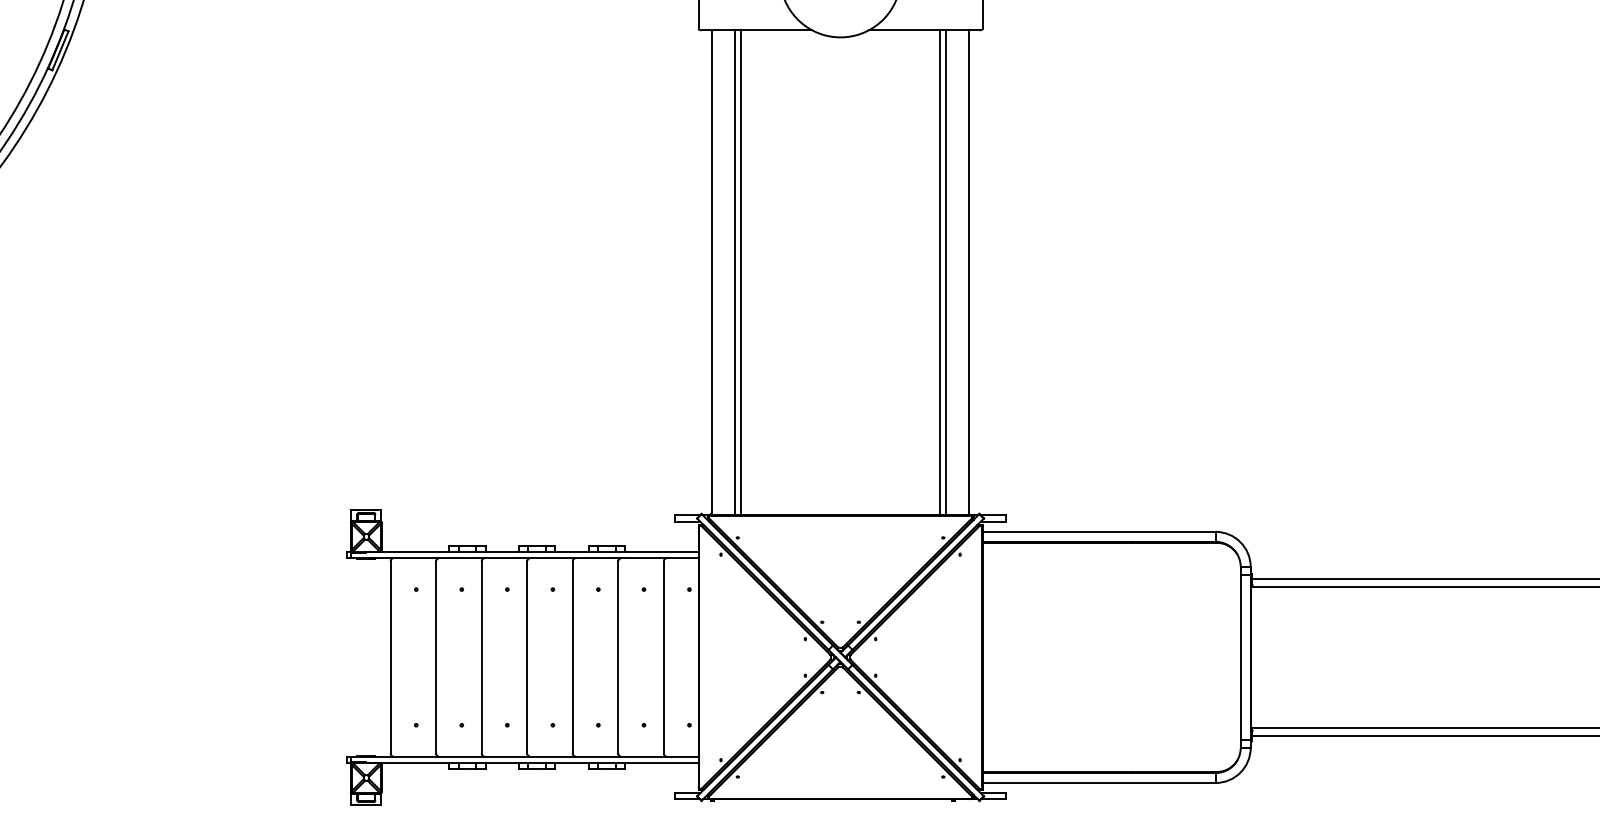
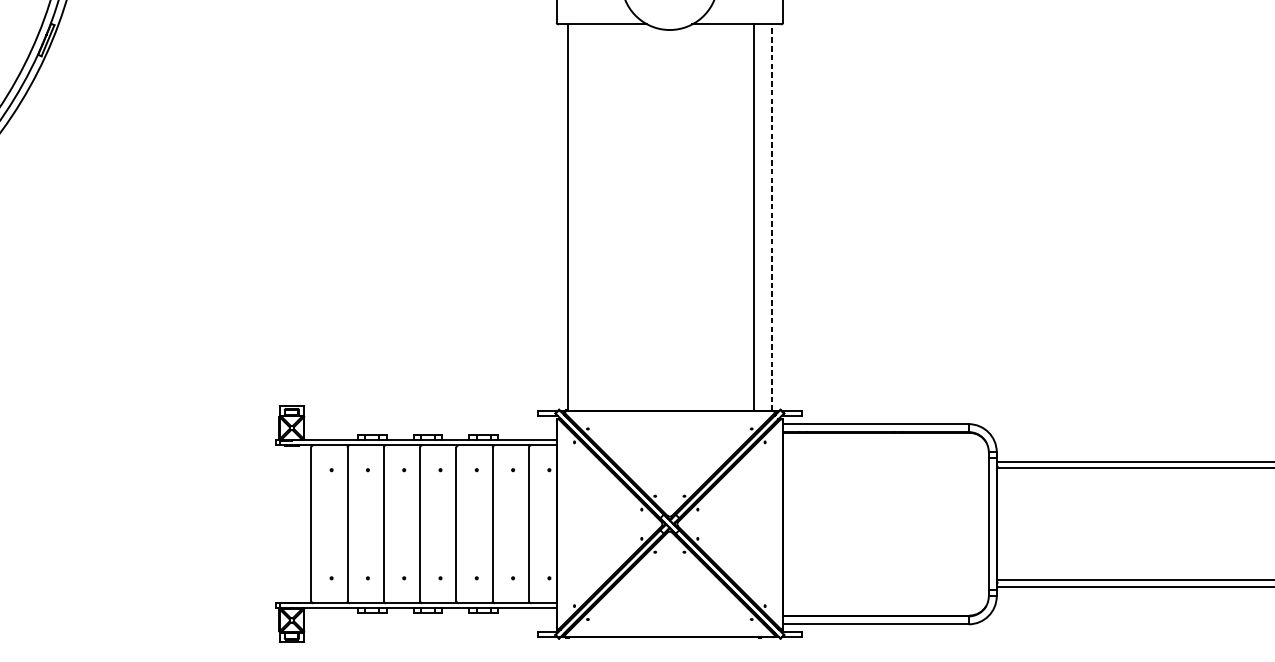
line: (735, 272) -> (586, 217), removed
line: (741, 272) -> (590, 217), removed
line: (939, 272) -> (748, 217), removed
line: (968, 272) -> (771, 217), solid -> dashed

